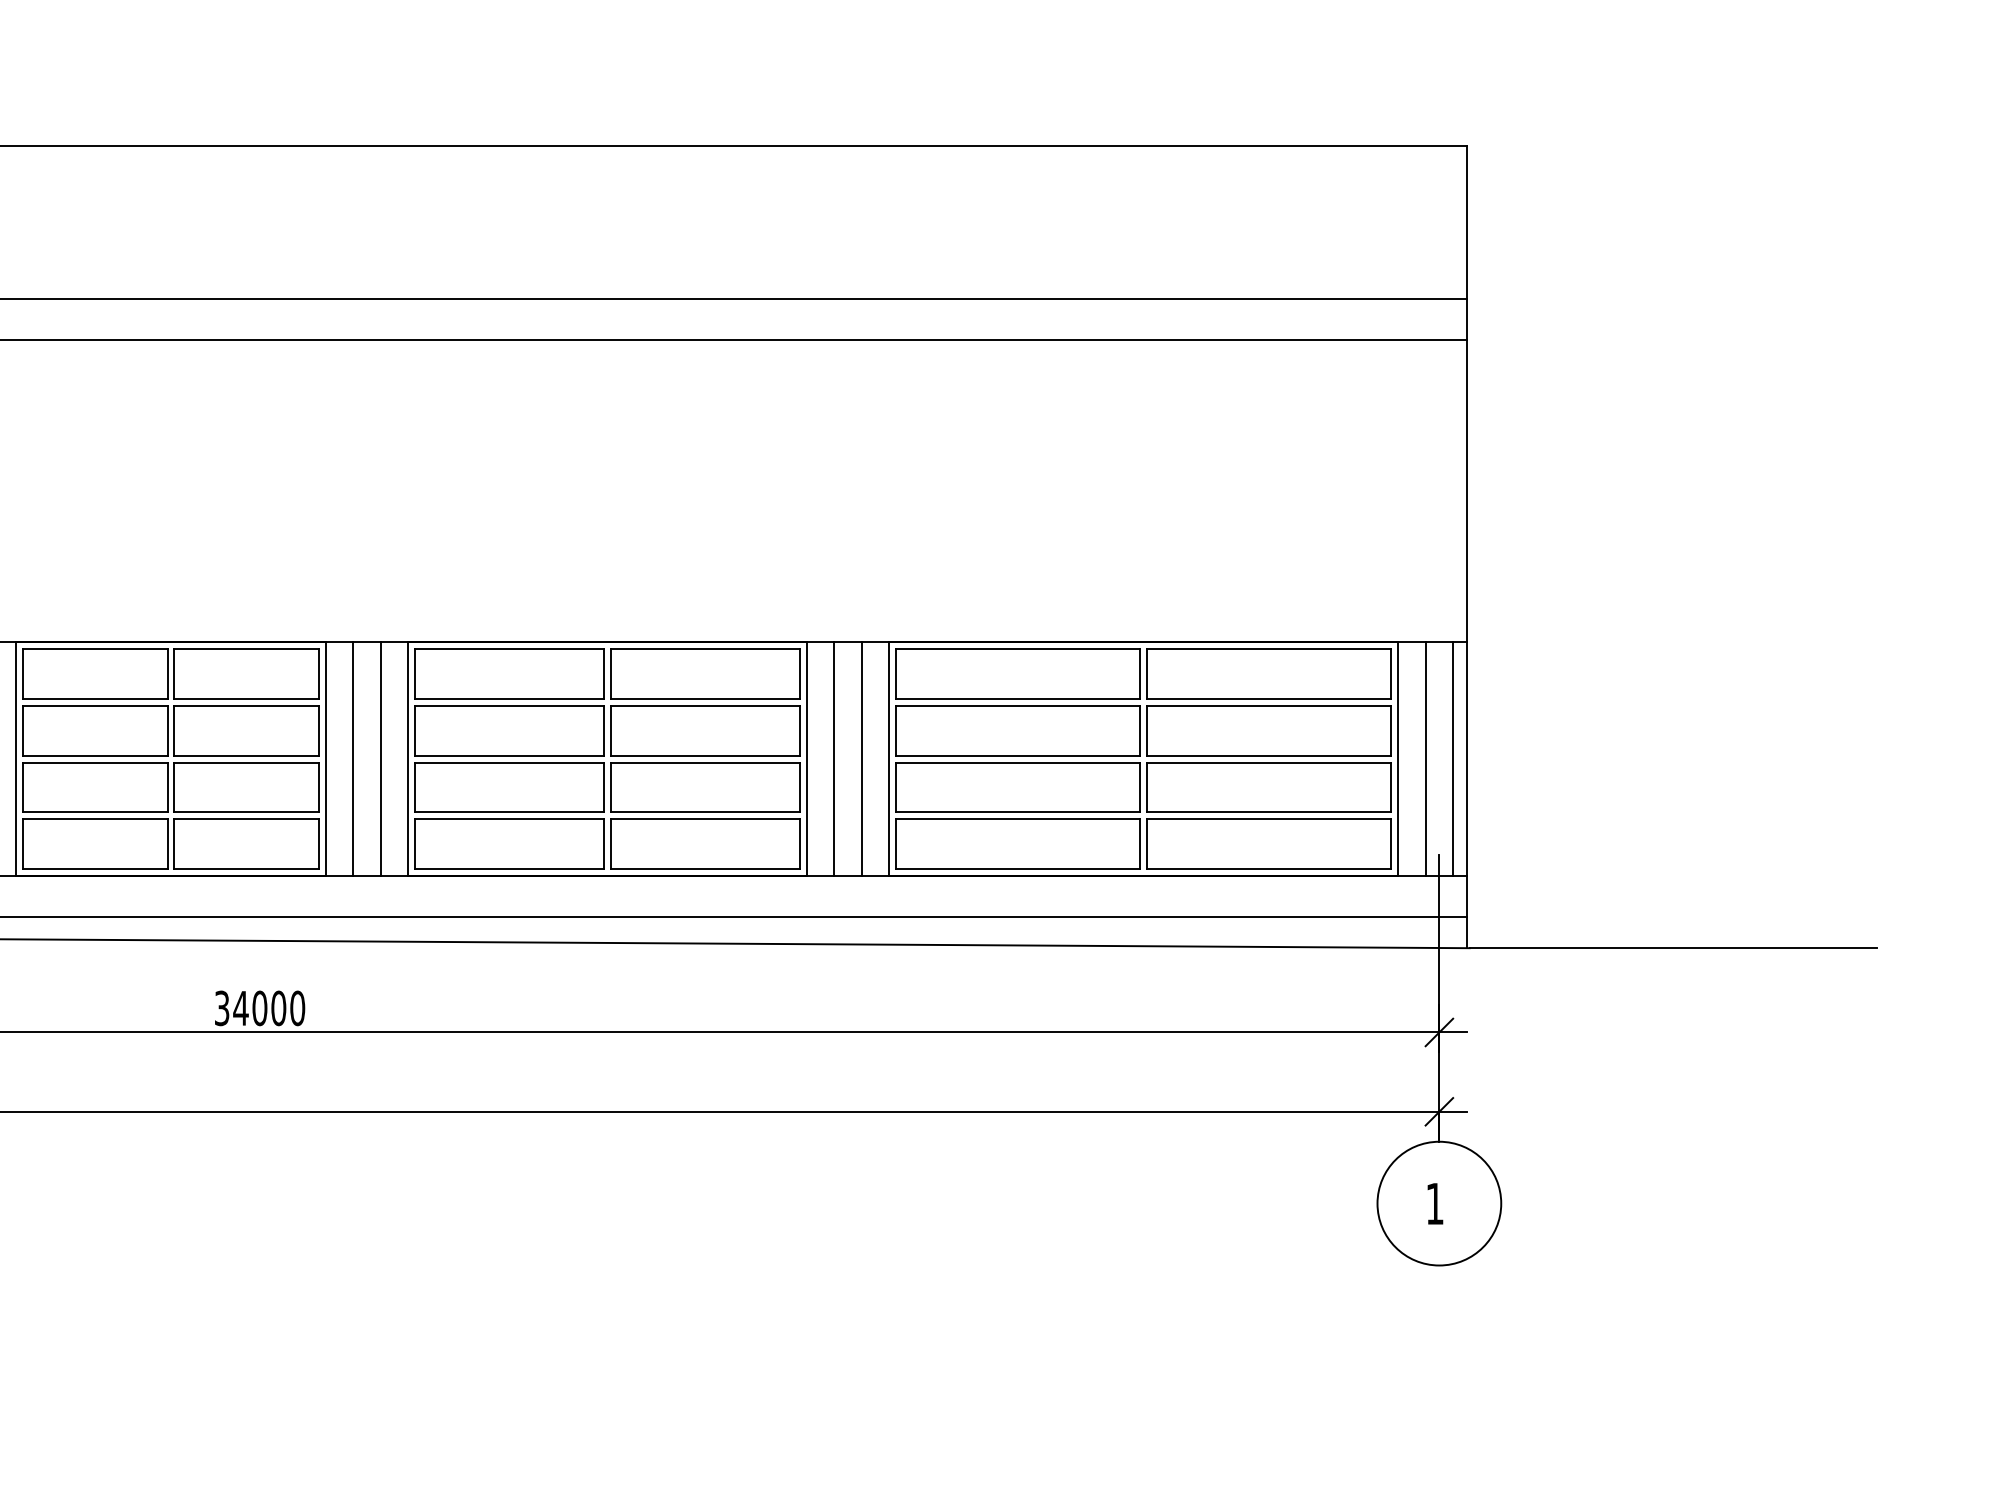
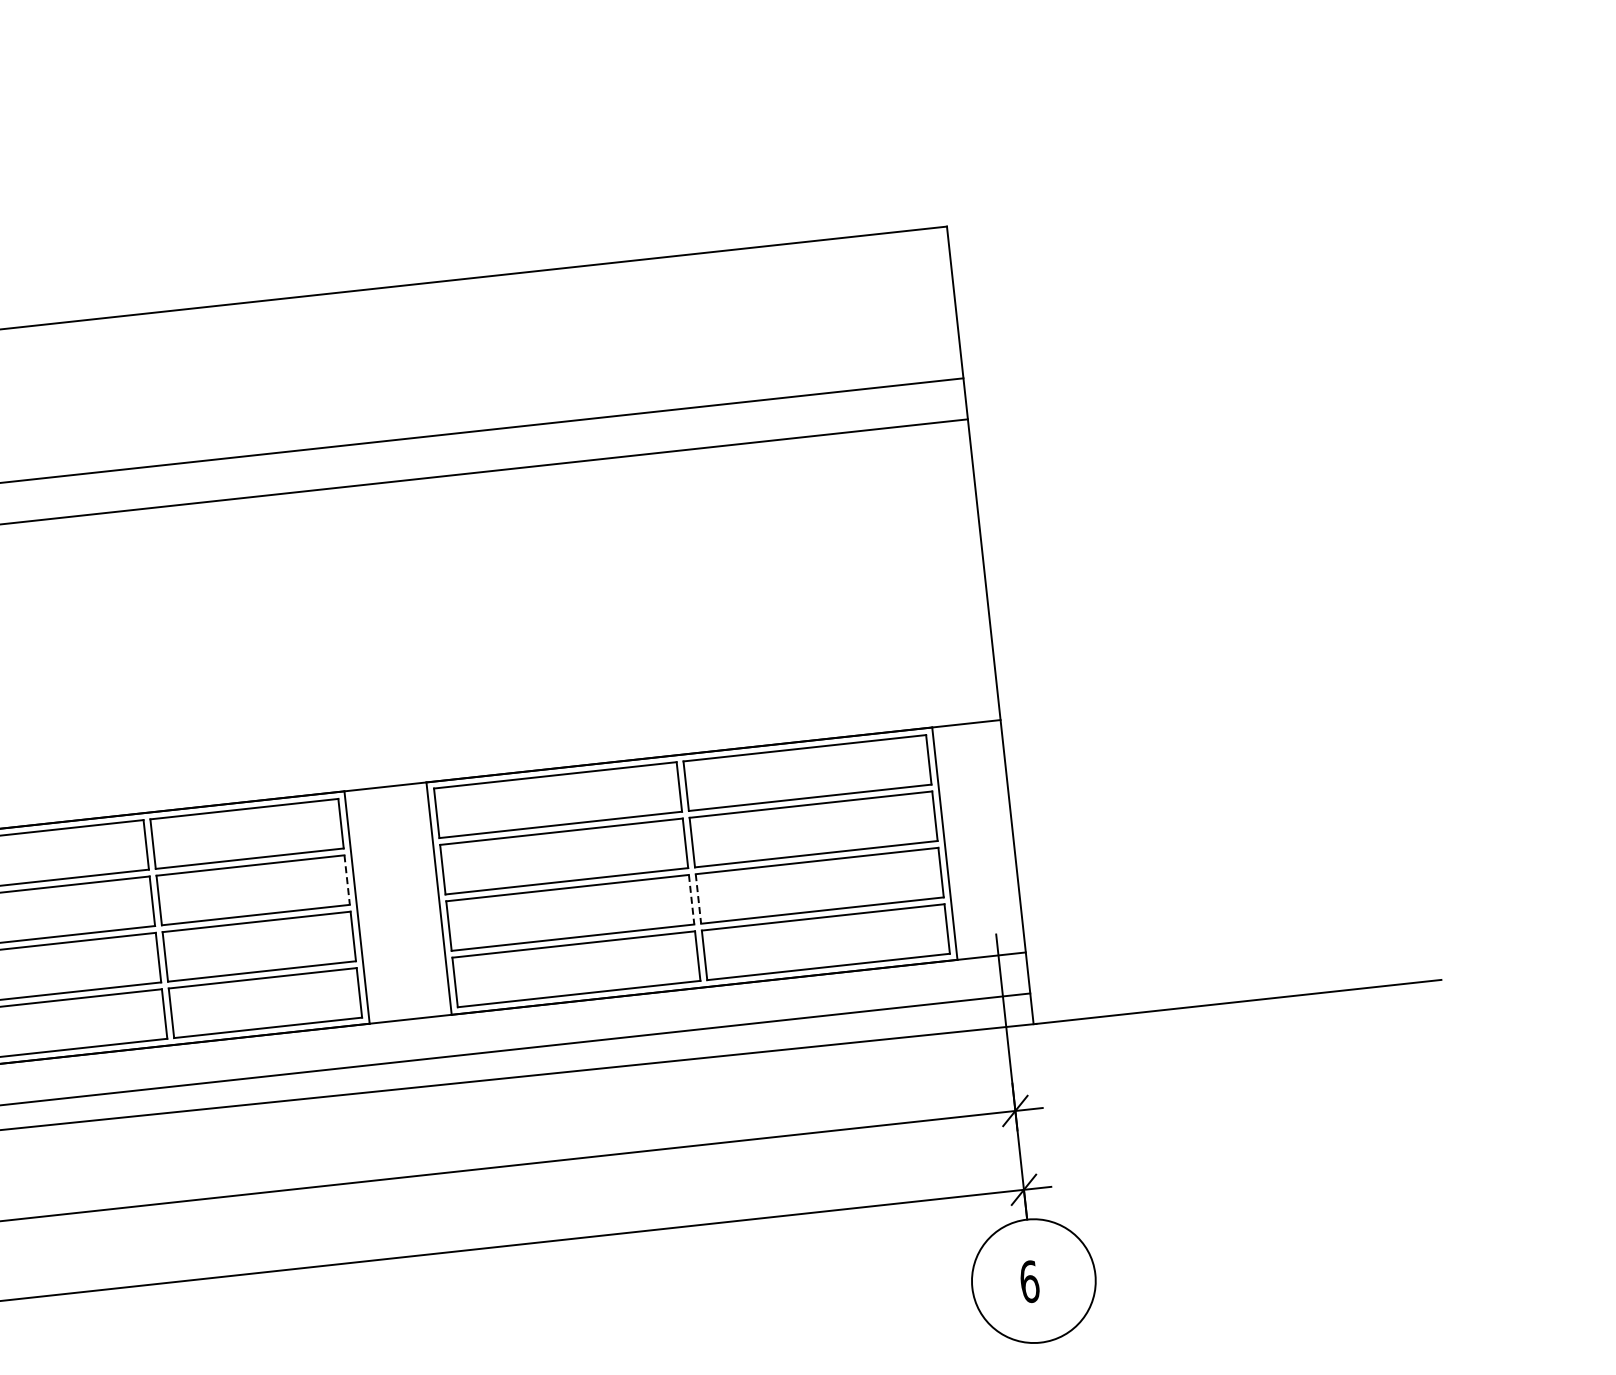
line: (800, 730) -> (347, 879), solid -> dashed
line: (834, 759) -> (384, 904), removed
line: (861, 759) -> (411, 902), removed
line: (1425, 759) -> (972, 841), removed
line: (1453, 759) -> (999, 838), removed
line: (1140, 787) -> (691, 899), solid -> dashed
line: (1147, 787) -> (698, 898), solid -> dashed
text: (1435, 1203) -> (1030, 1281), 1 -> 6

